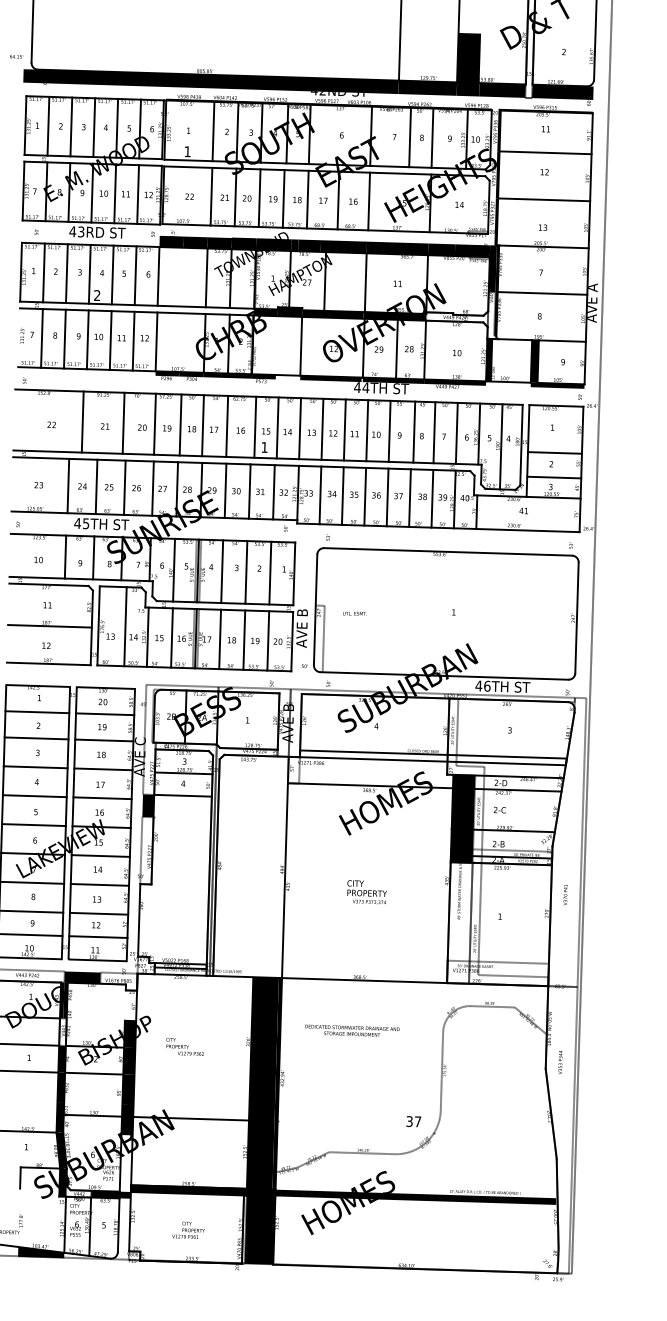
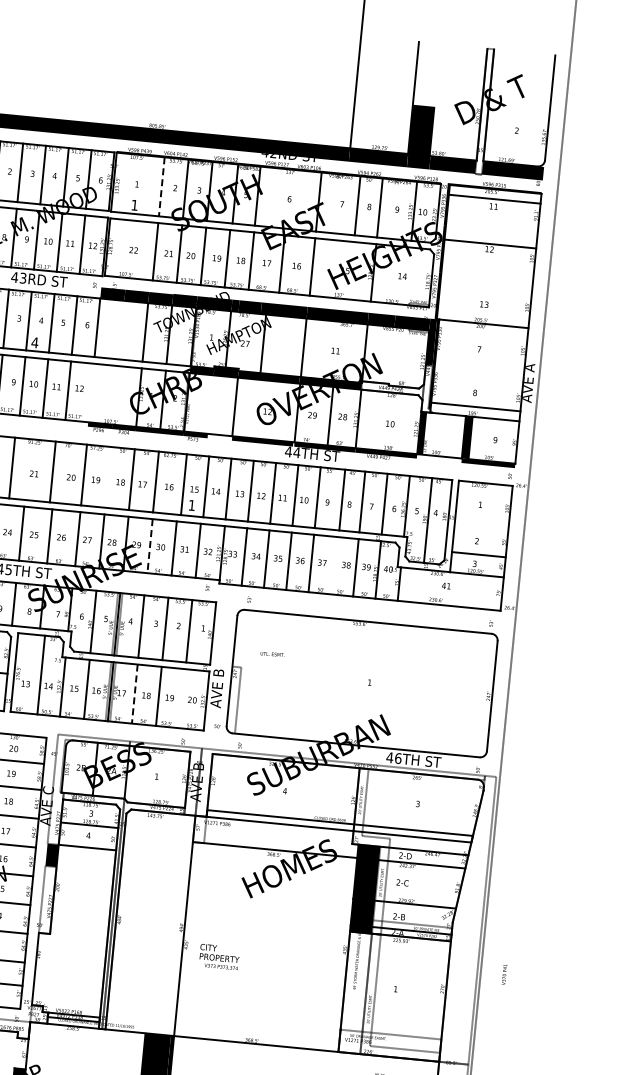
line: (213, 131) -> (161, 186), solid -> dashed
line: (545, 152) -> (494, 198), moved
line: (544, 199) -> (490, 243), moved
line: (542, 293) -> (475, 407), moved
text: (96, 295) -> (34, 342), 2 -> 4
line: (156, 341) -> (91, 392), removed
line: (180, 424) -> (109, 476), removed
line: (554, 452) -> (480, 529), removed
line: (225, 491) -> (149, 546), solid -> dashed
line: (409, 497) -> (333, 564), removed
text: (354, 613) -> (272, 654), moved
line: (220, 639) -> (135, 694), solid -> dashed
line: (268, 640) -> (182, 698), removed
text: (366, 892) -> (218, 957), moved
text: (565, 895) -> (504, 975), moved

